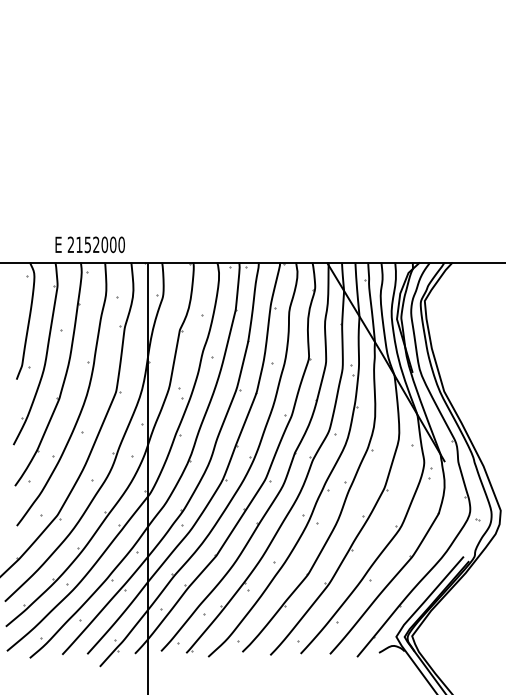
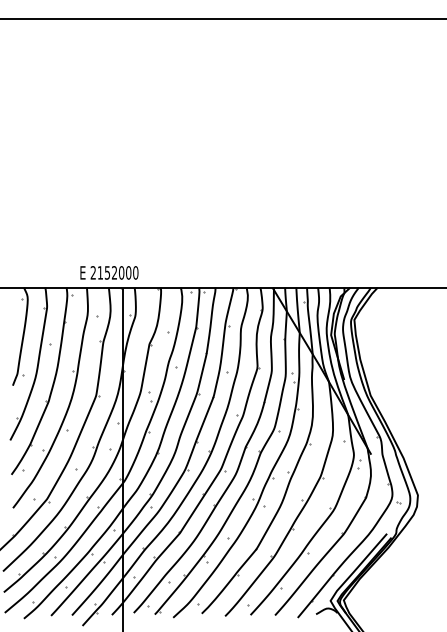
text: (90, 244) -> (109, 272), moved

